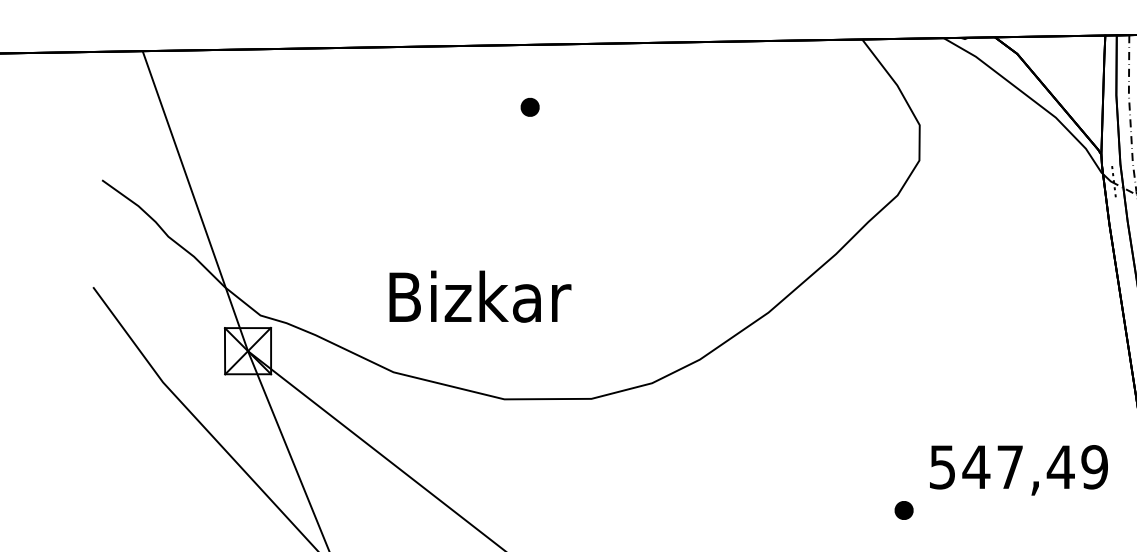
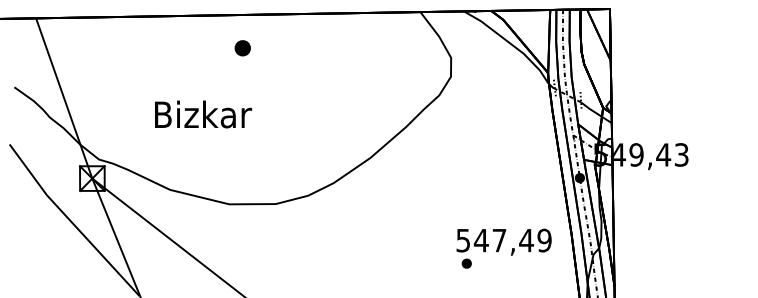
part: (530, 107) -> (243, 48), size x1.6
text: (480, 296) -> (203, 114), moved
part: (903, 510) -> (466, 263), moved

